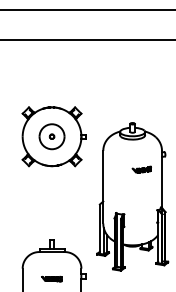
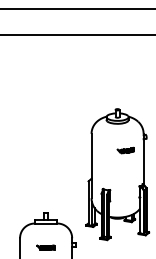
part: (53, 136) -> (47, 121), removed

